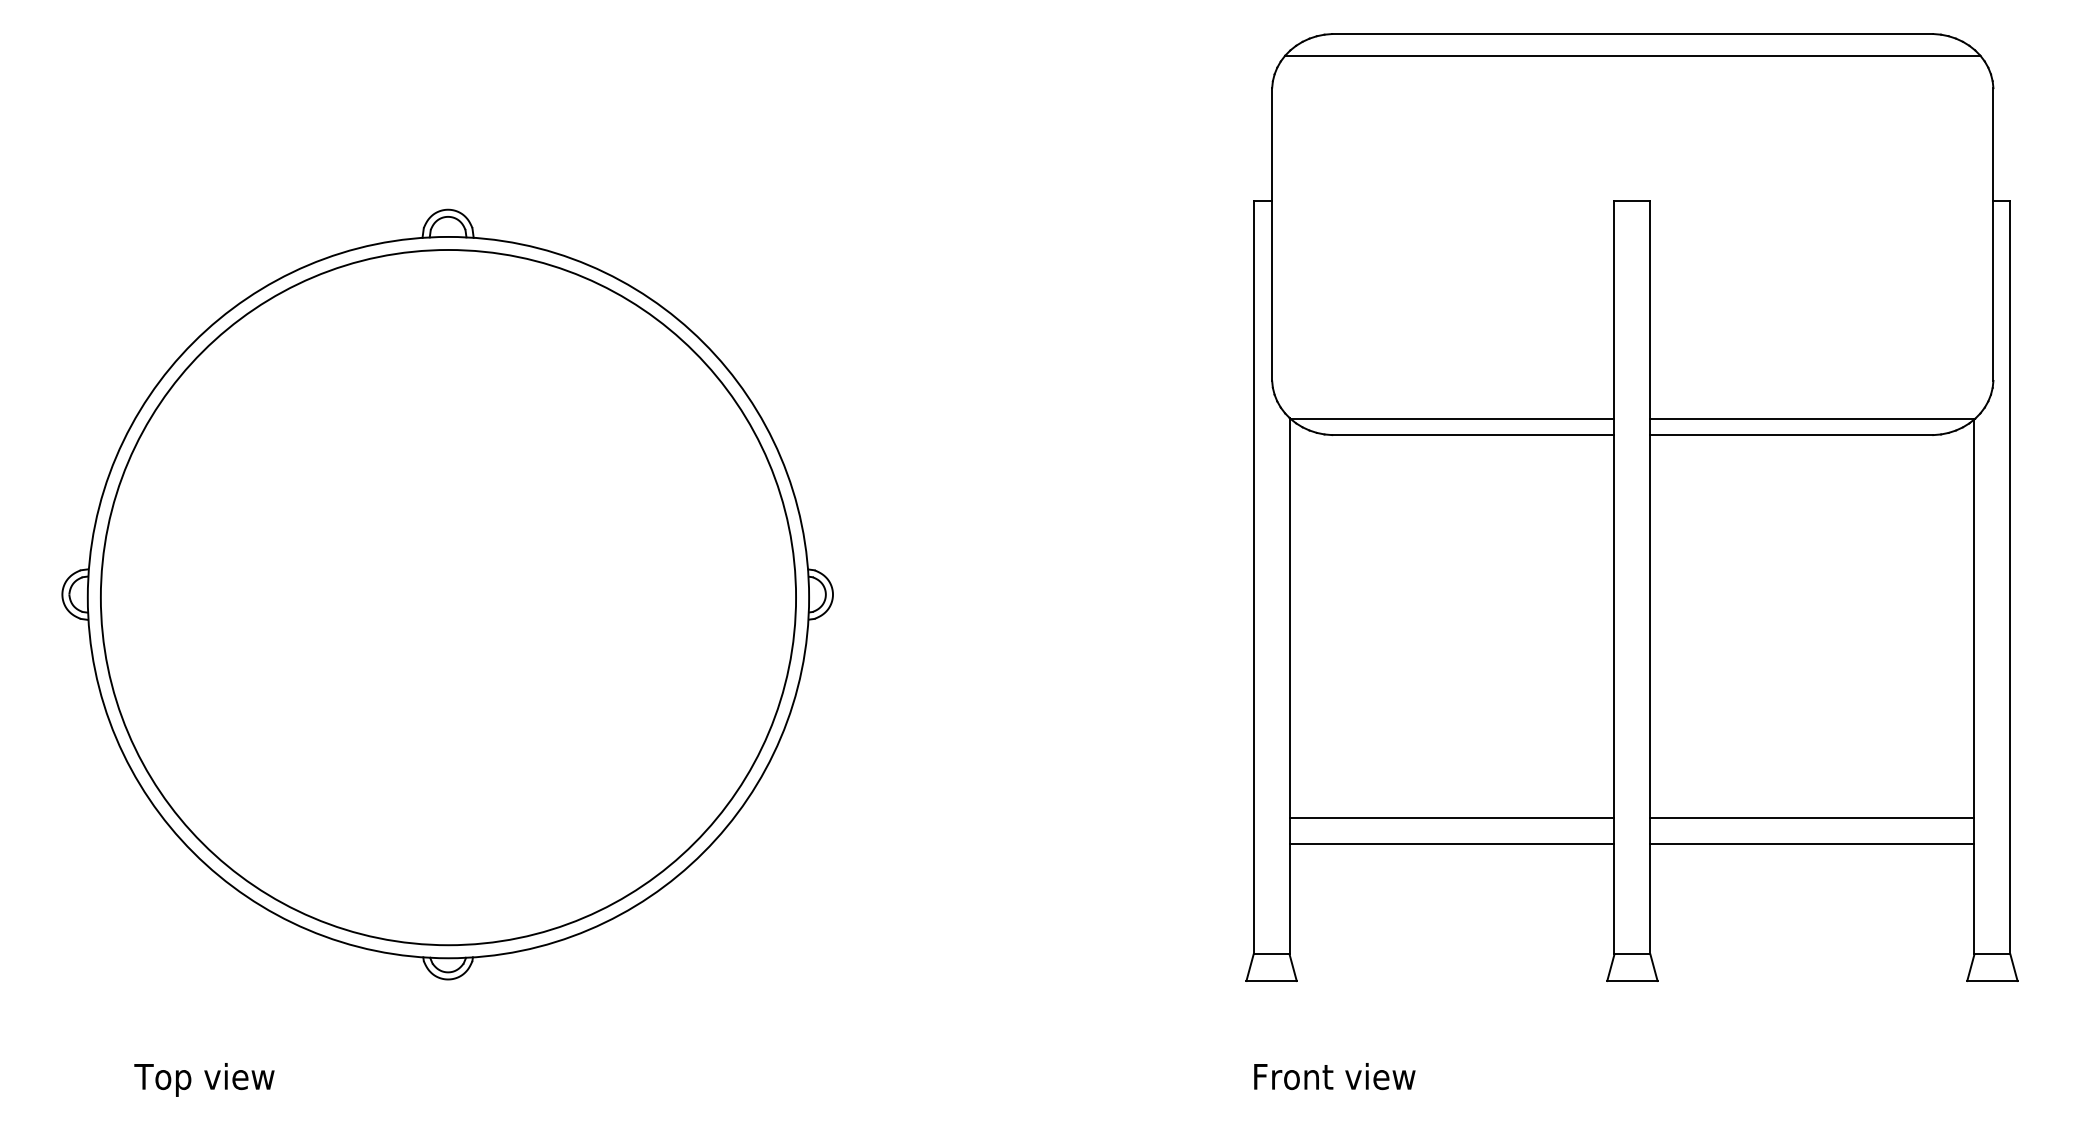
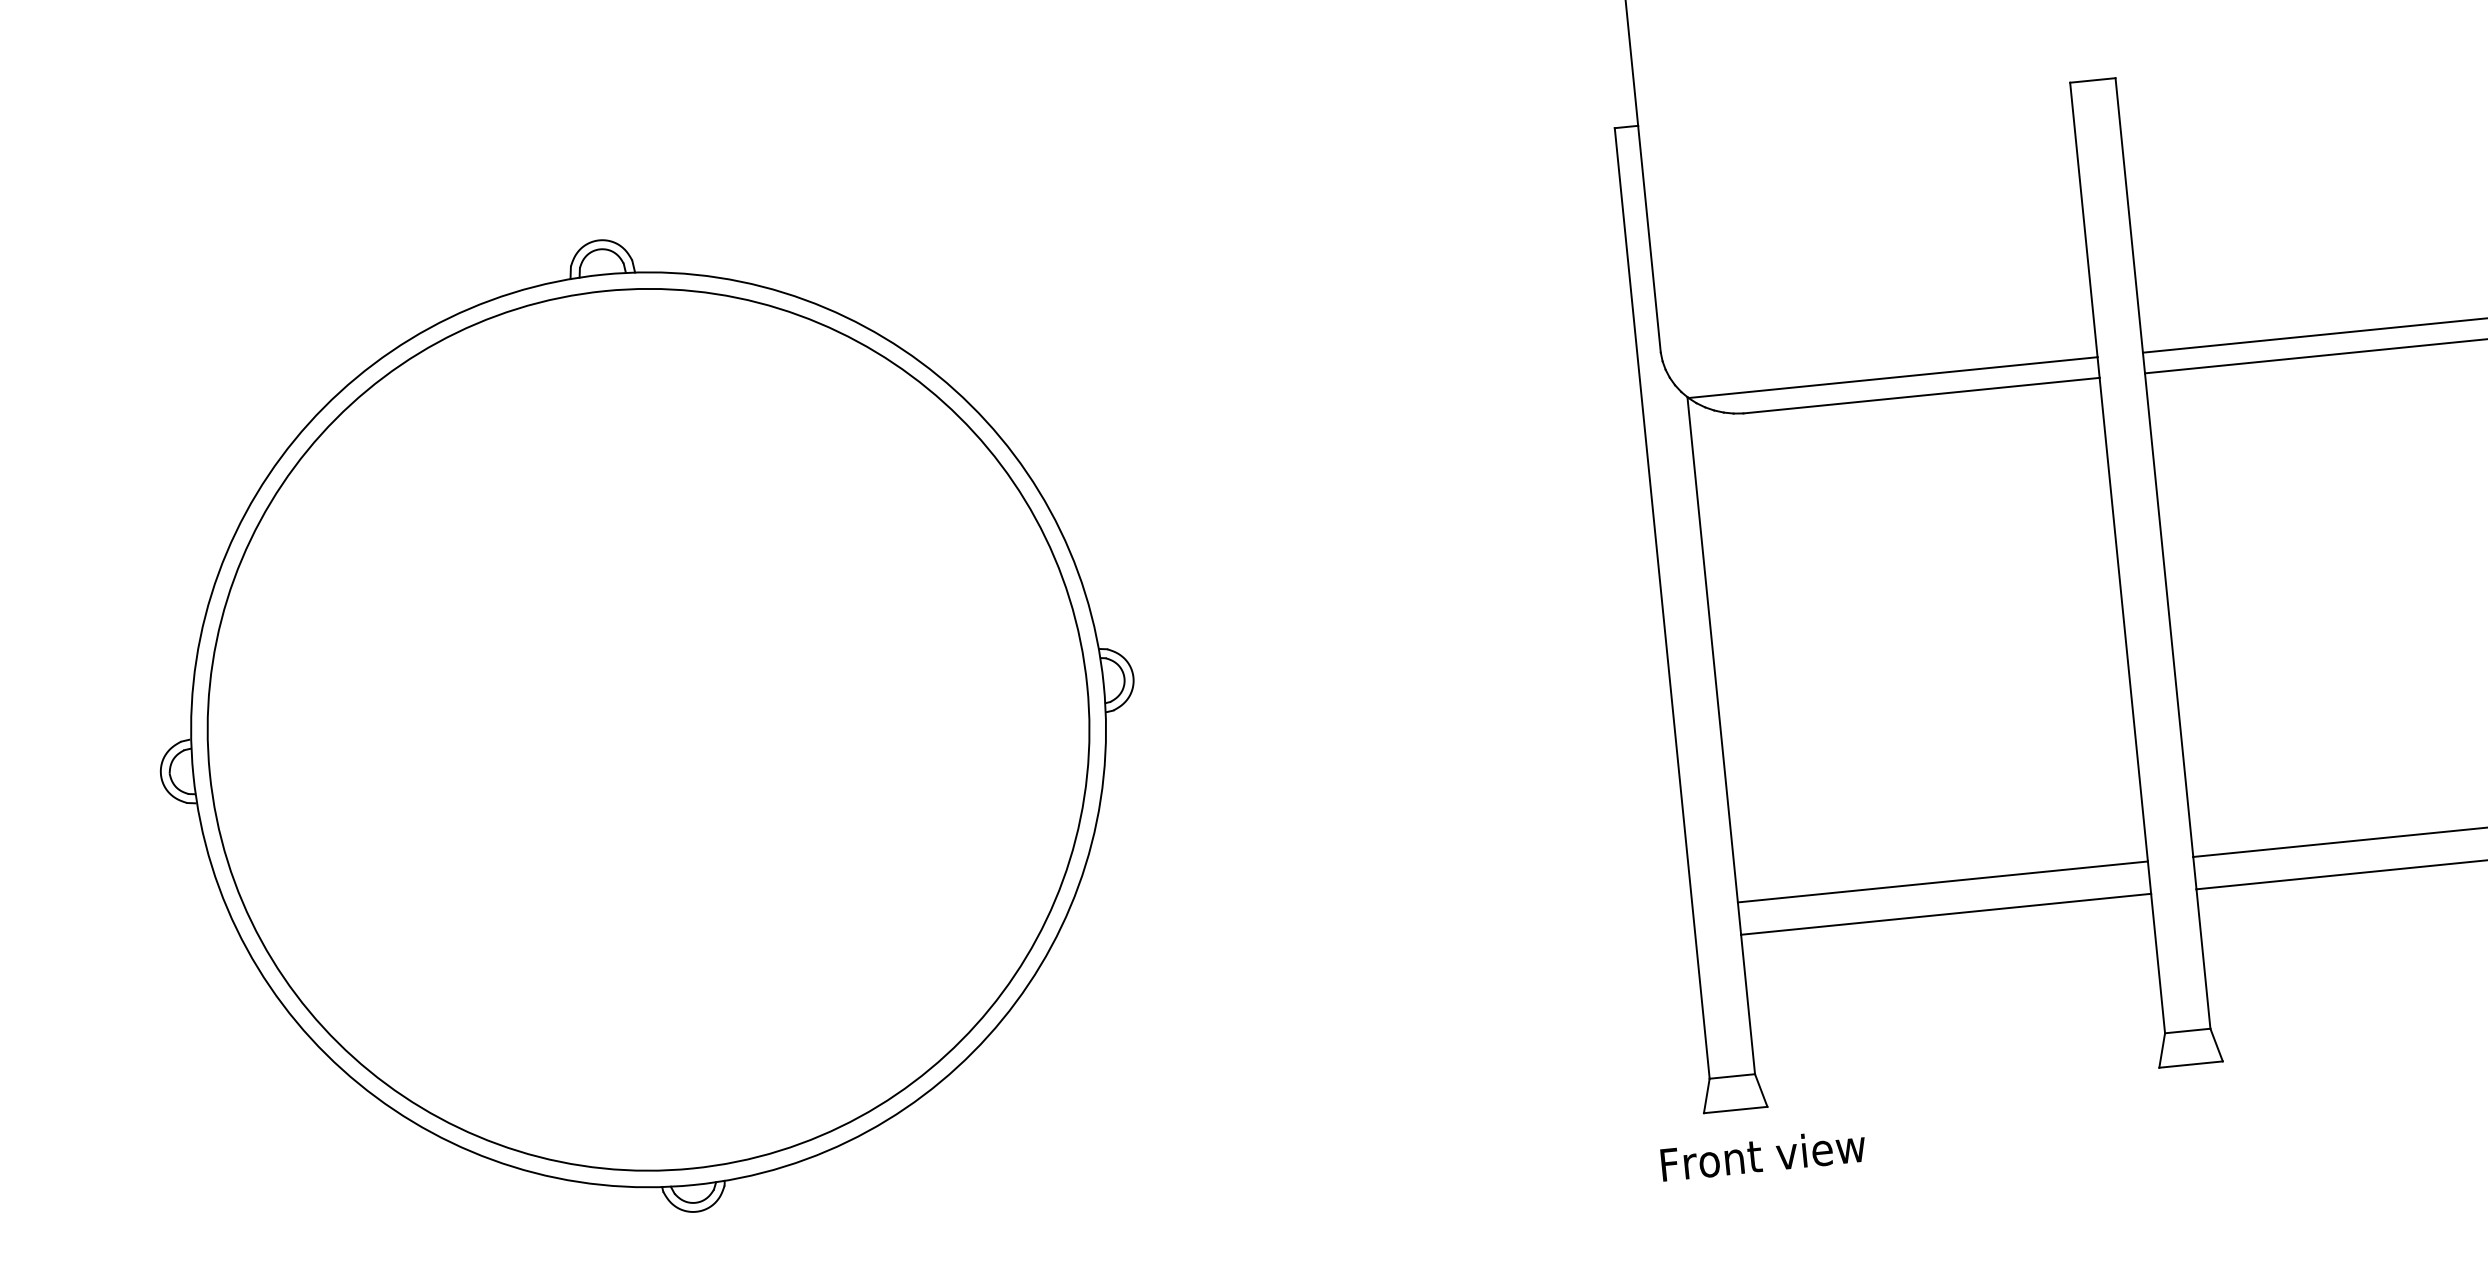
text: (1334, 1076) -> (1762, 1155), moved

